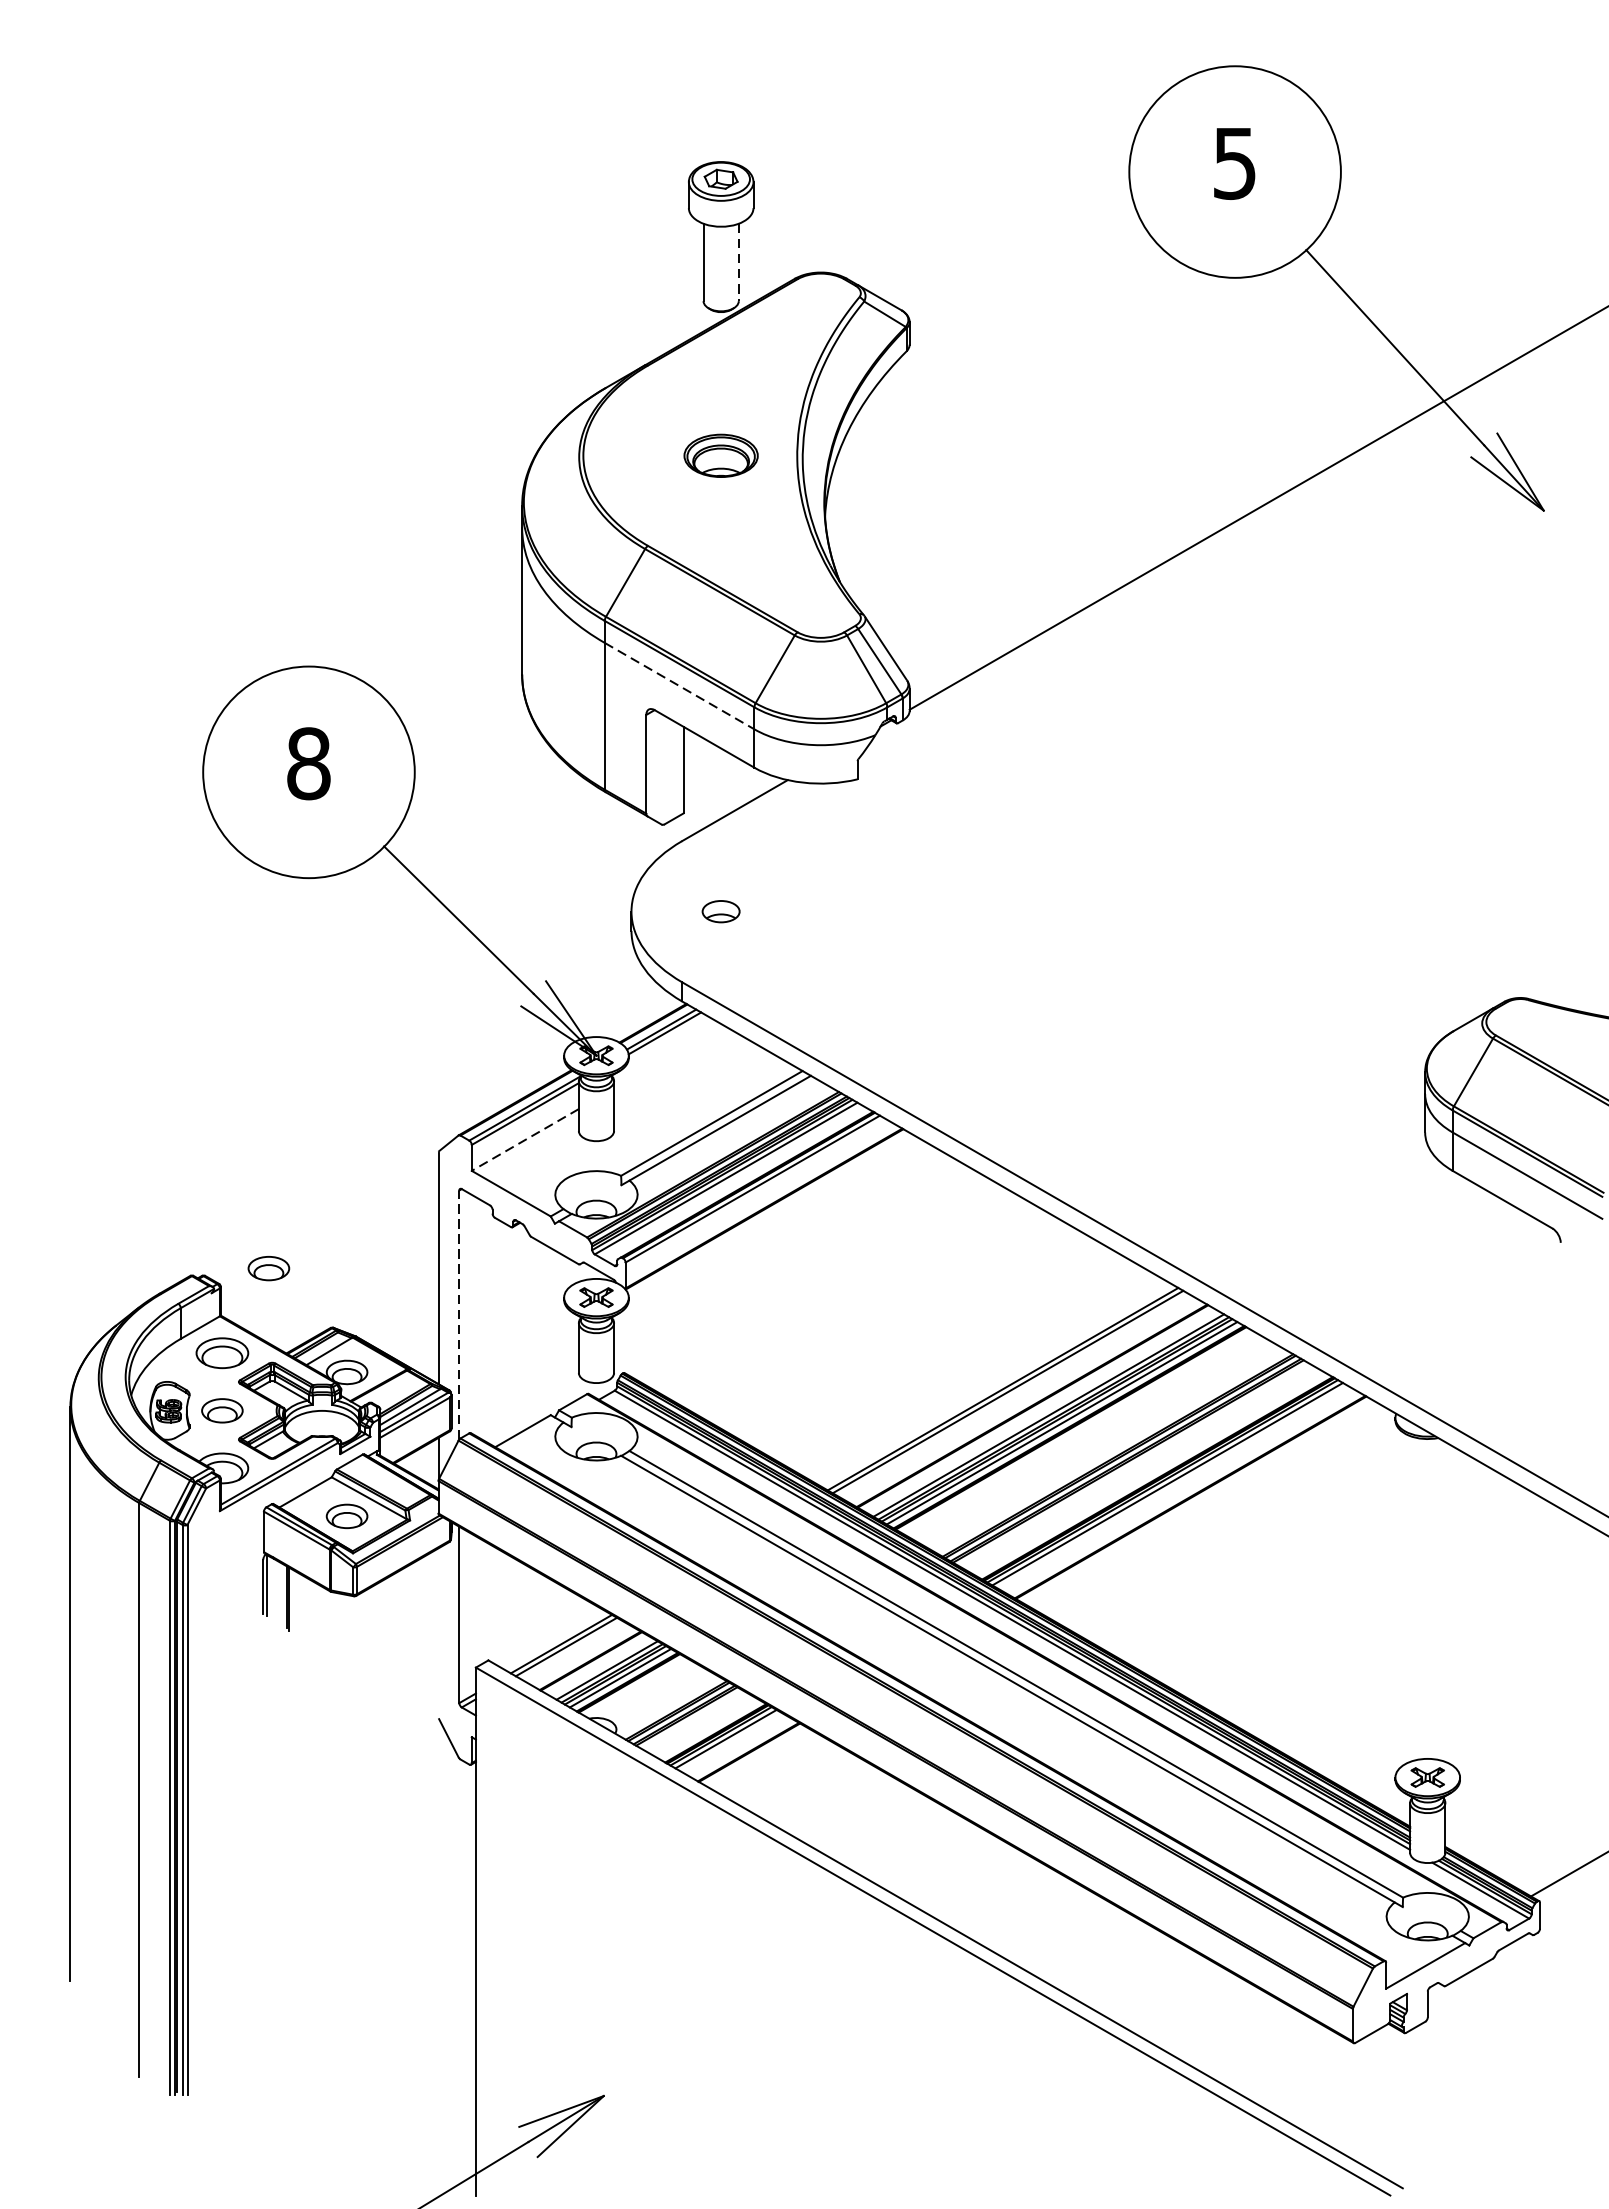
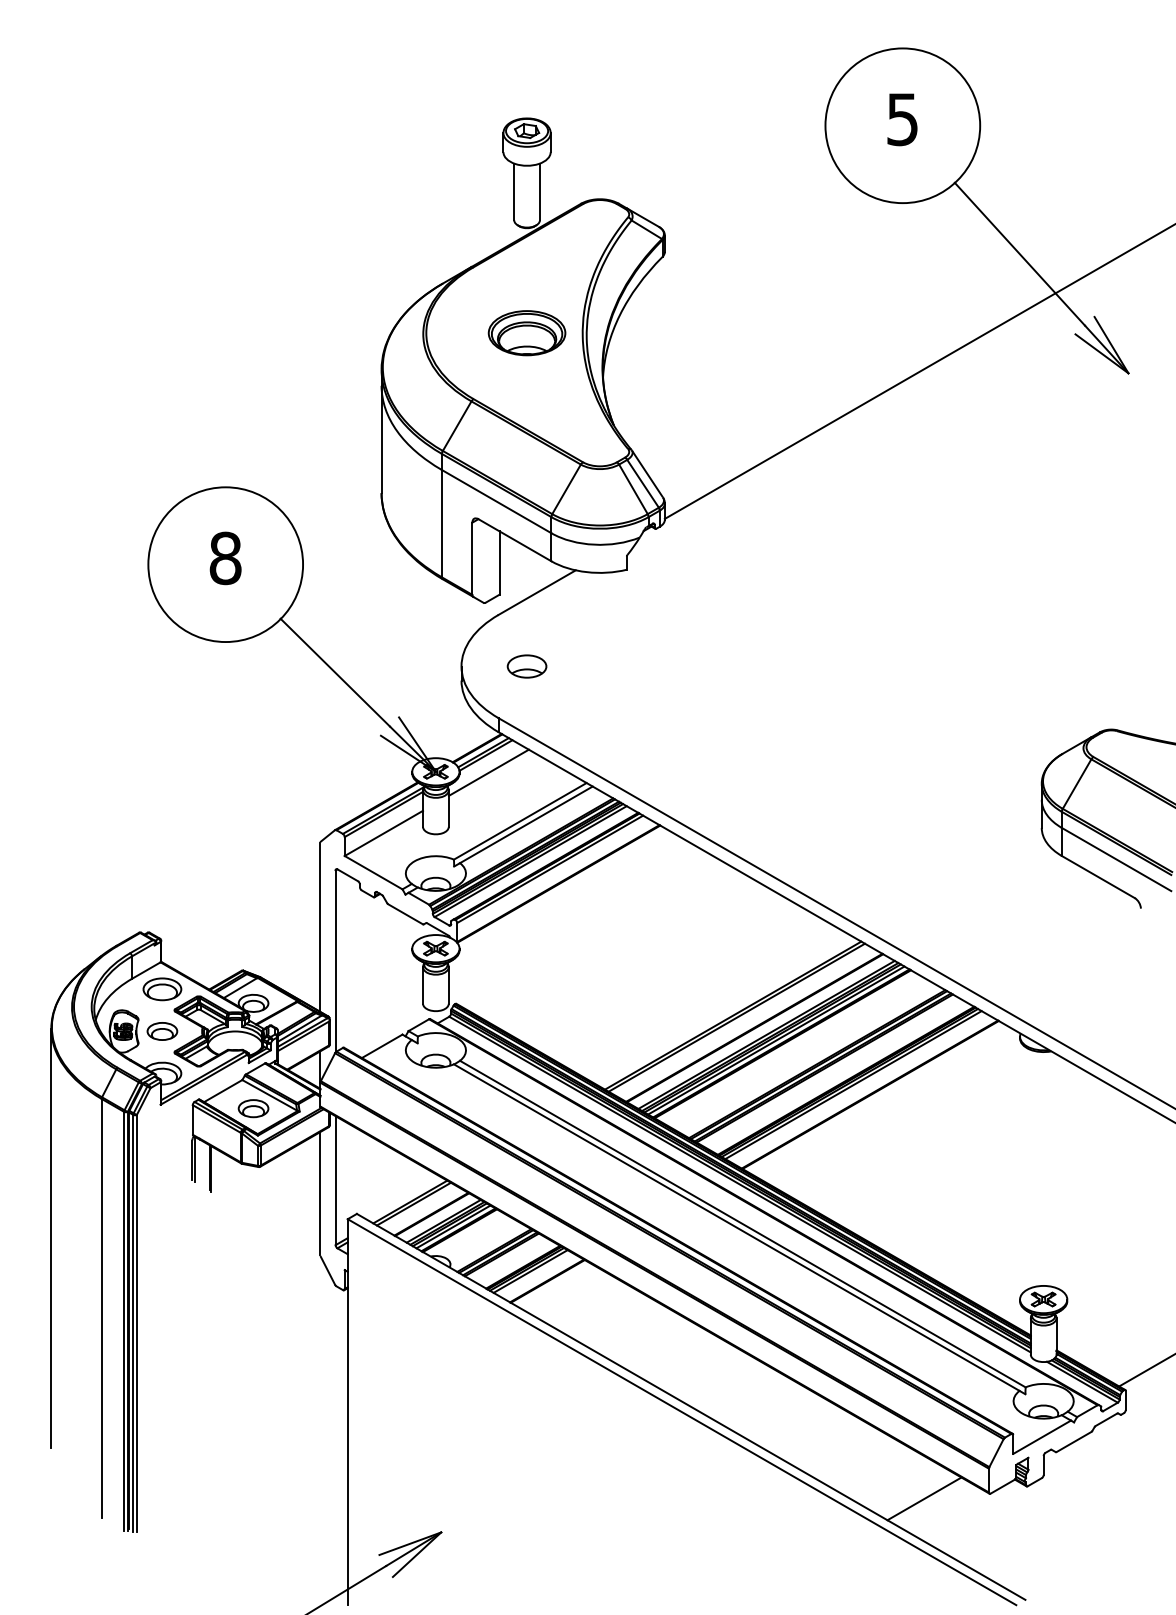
line: (738, 263) -> (539, 192), dashed -> solid
part: (720, 456) -> (526, 333), size x1.43
line: (680, 685) -> (497, 501), dashed -> solid
part: (720, 911) -> (526, 666), size x1.43
line: (668, 1056) -> (488, 772), added
line: (524, 1140) -> (383, 833), dashed -> solid
part: (269, 1268) -> (196, 927), removed
line: (459, 1313) -> (335, 960), dashed -> solid
line: (438, 1632) -> (320, 1193), added
line: (1264, 2049) -> (924, 1498), added

